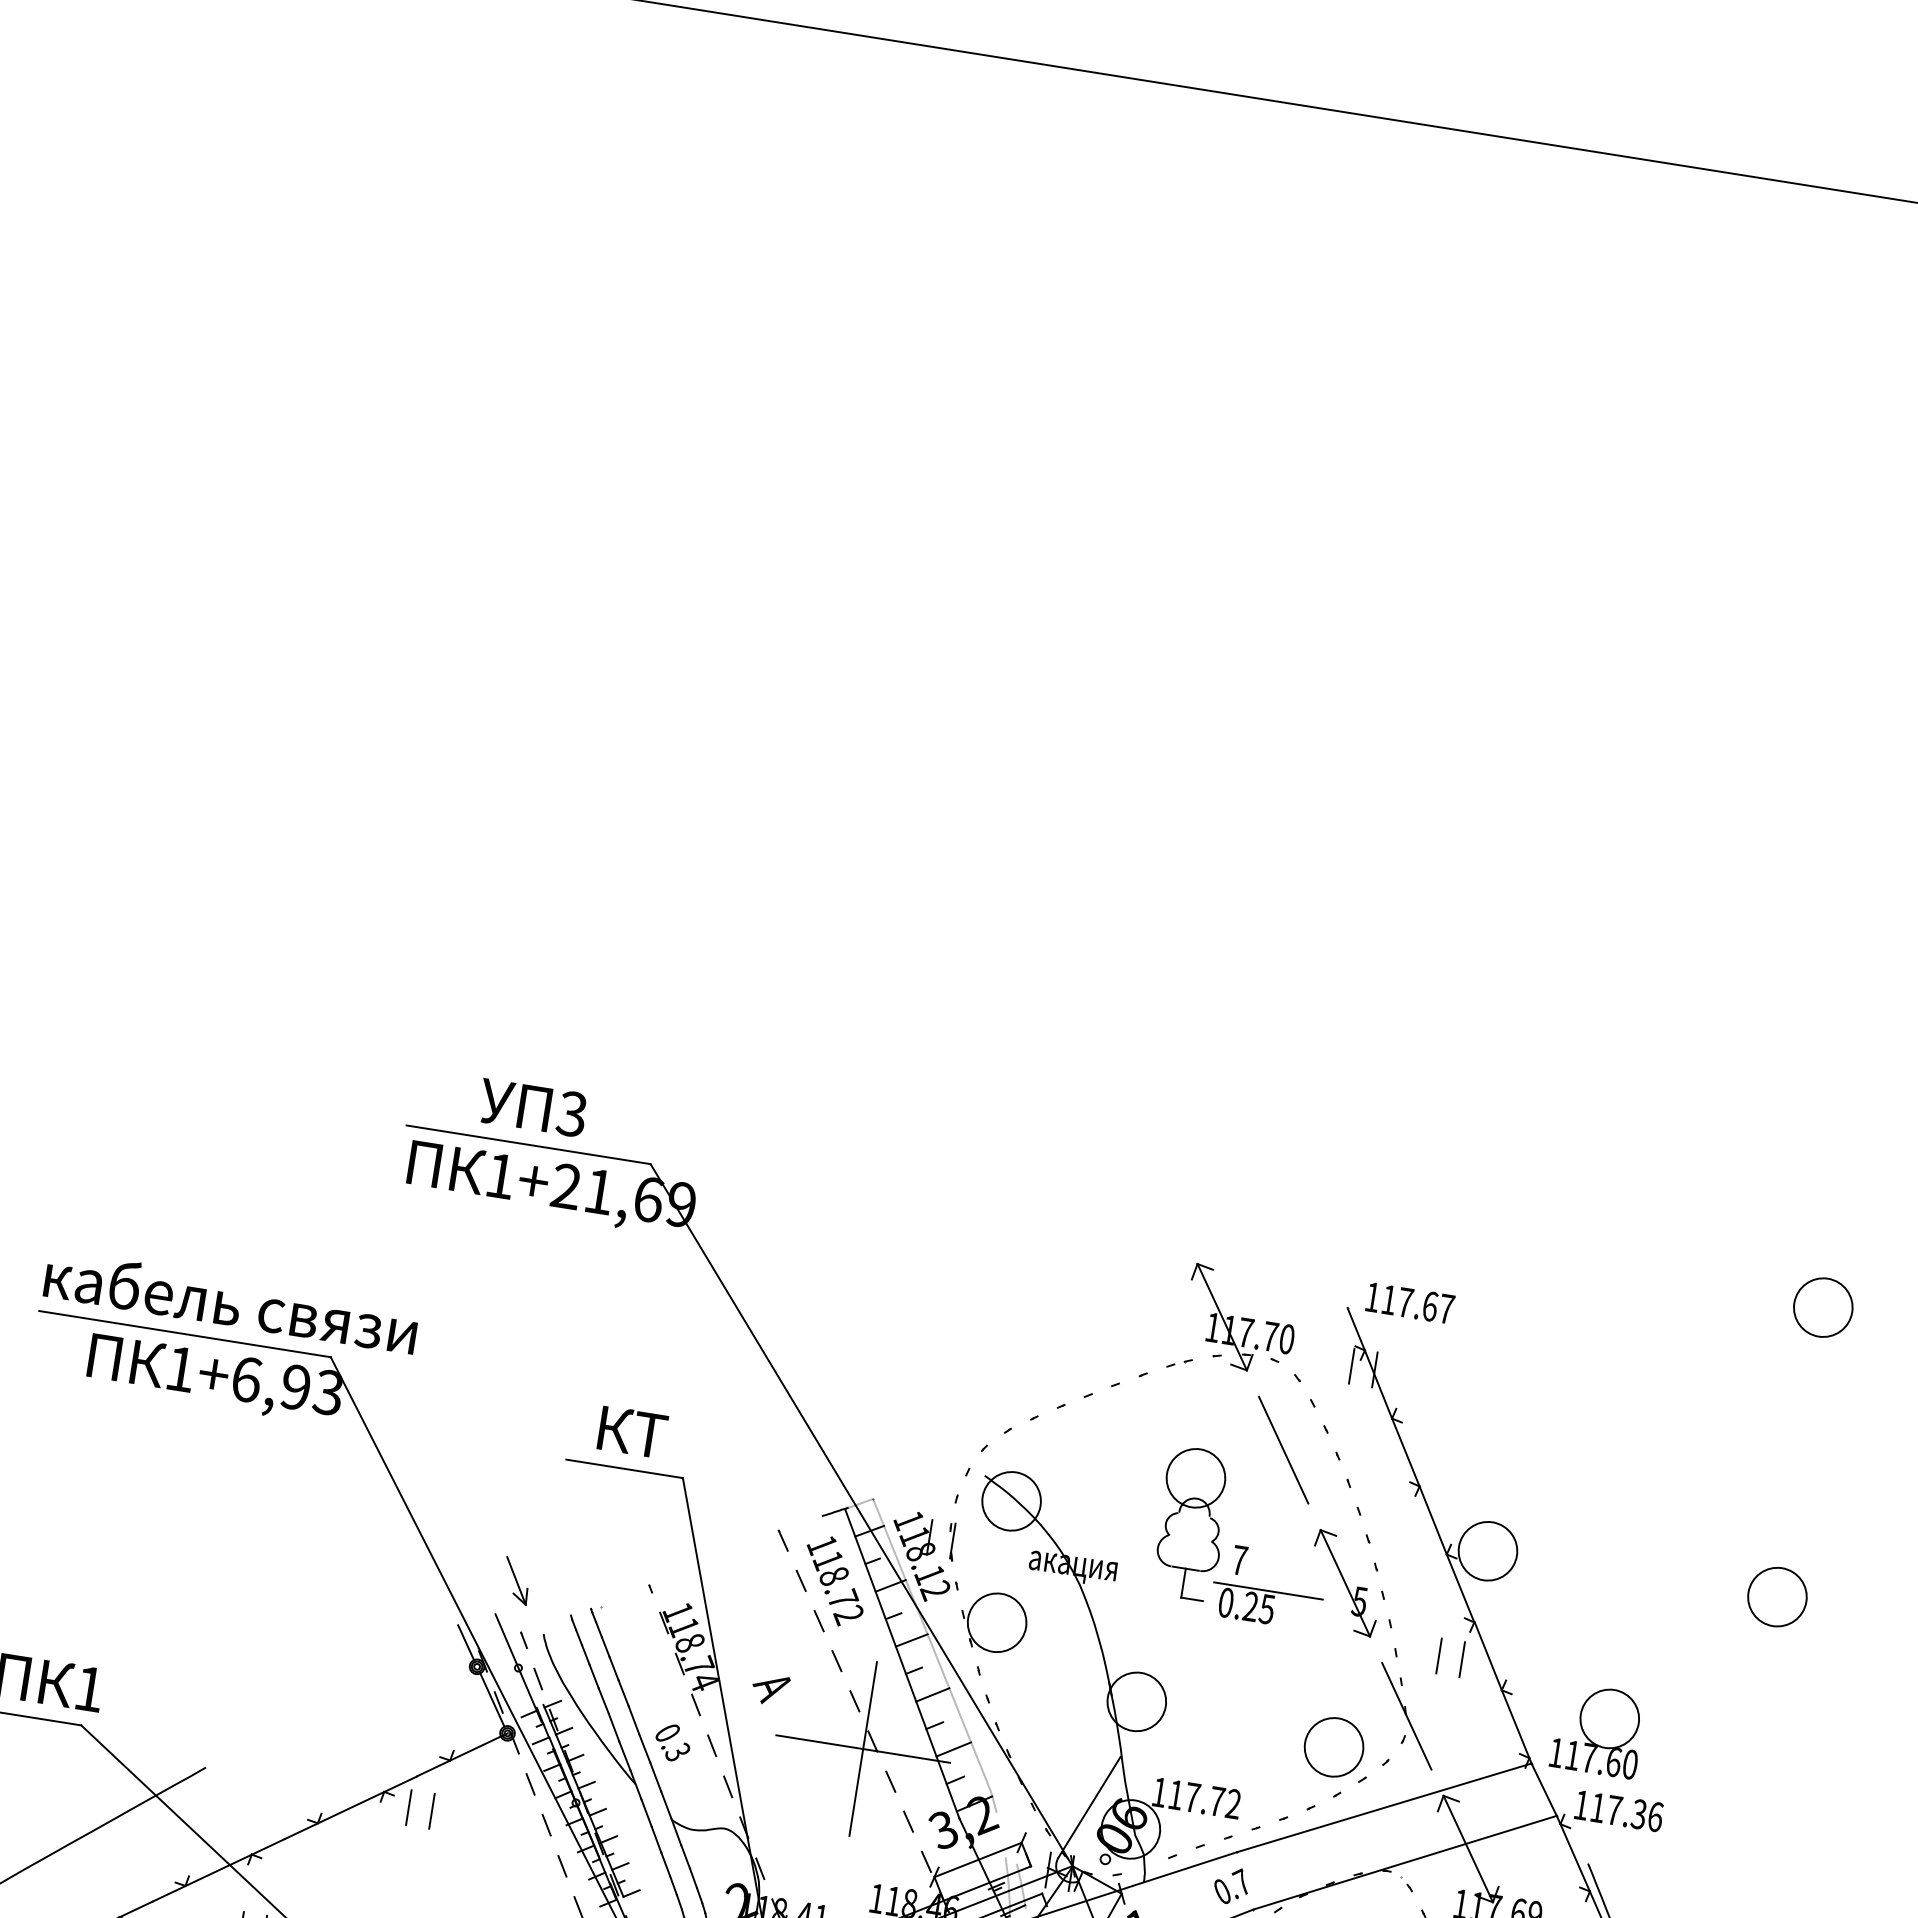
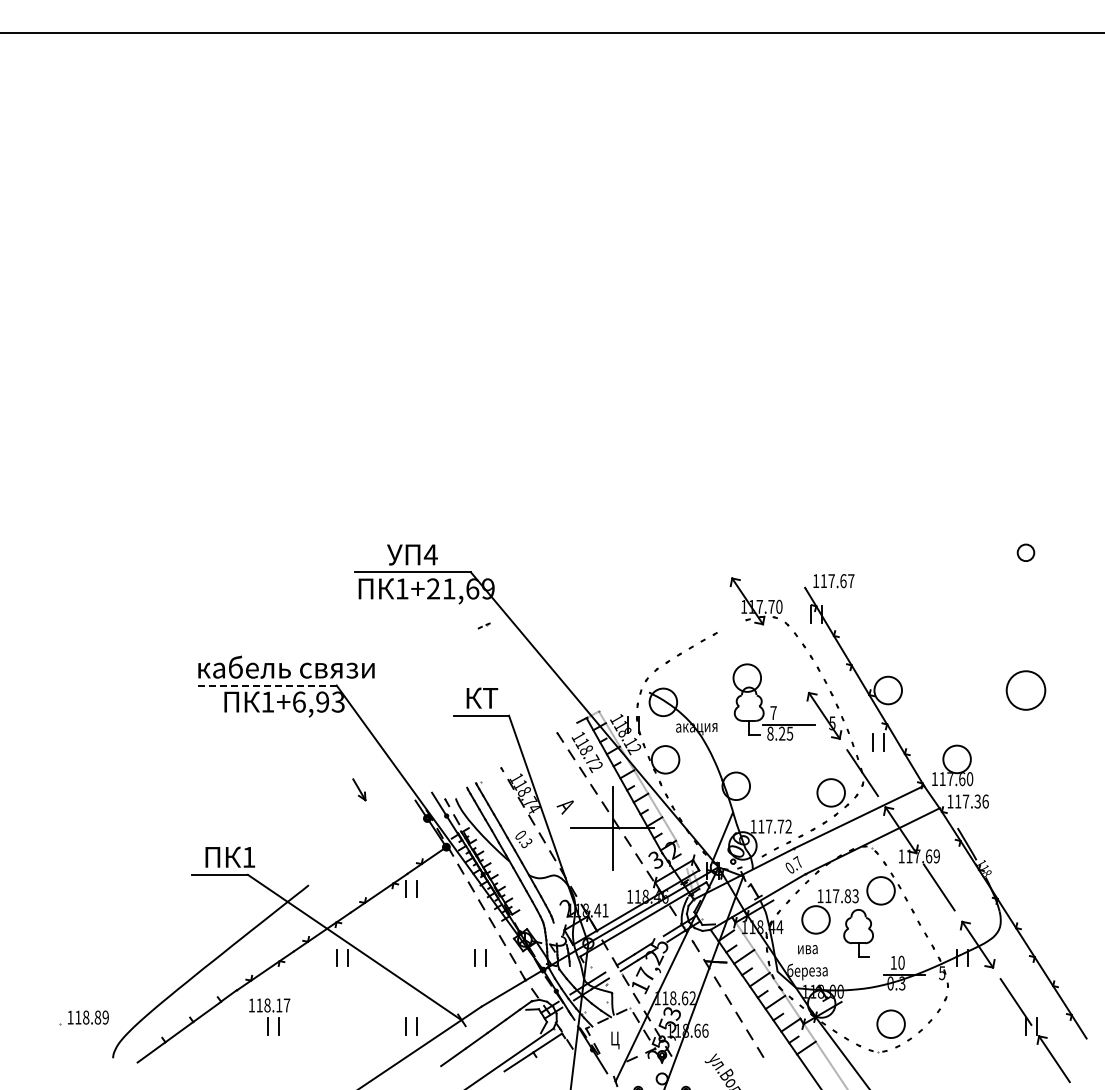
text: (571, 1113) -> (430, 554), 3 -> 4
part: (1822, 1306) -> (1025, 552), size x0.6
line: (185, 1334) -> (267, 685), solid -> dashed
part: (1178, 1362) -> (483, 625), moved
line: (1282, 1449) -> (785, 658), removed
part: (516, 1580) -> (359, 789), moved
part: (1776, 1596) -> (1025, 690), size x1.4
text: (1226, 1602) -> (770, 733), 0.25 -> 8.25

